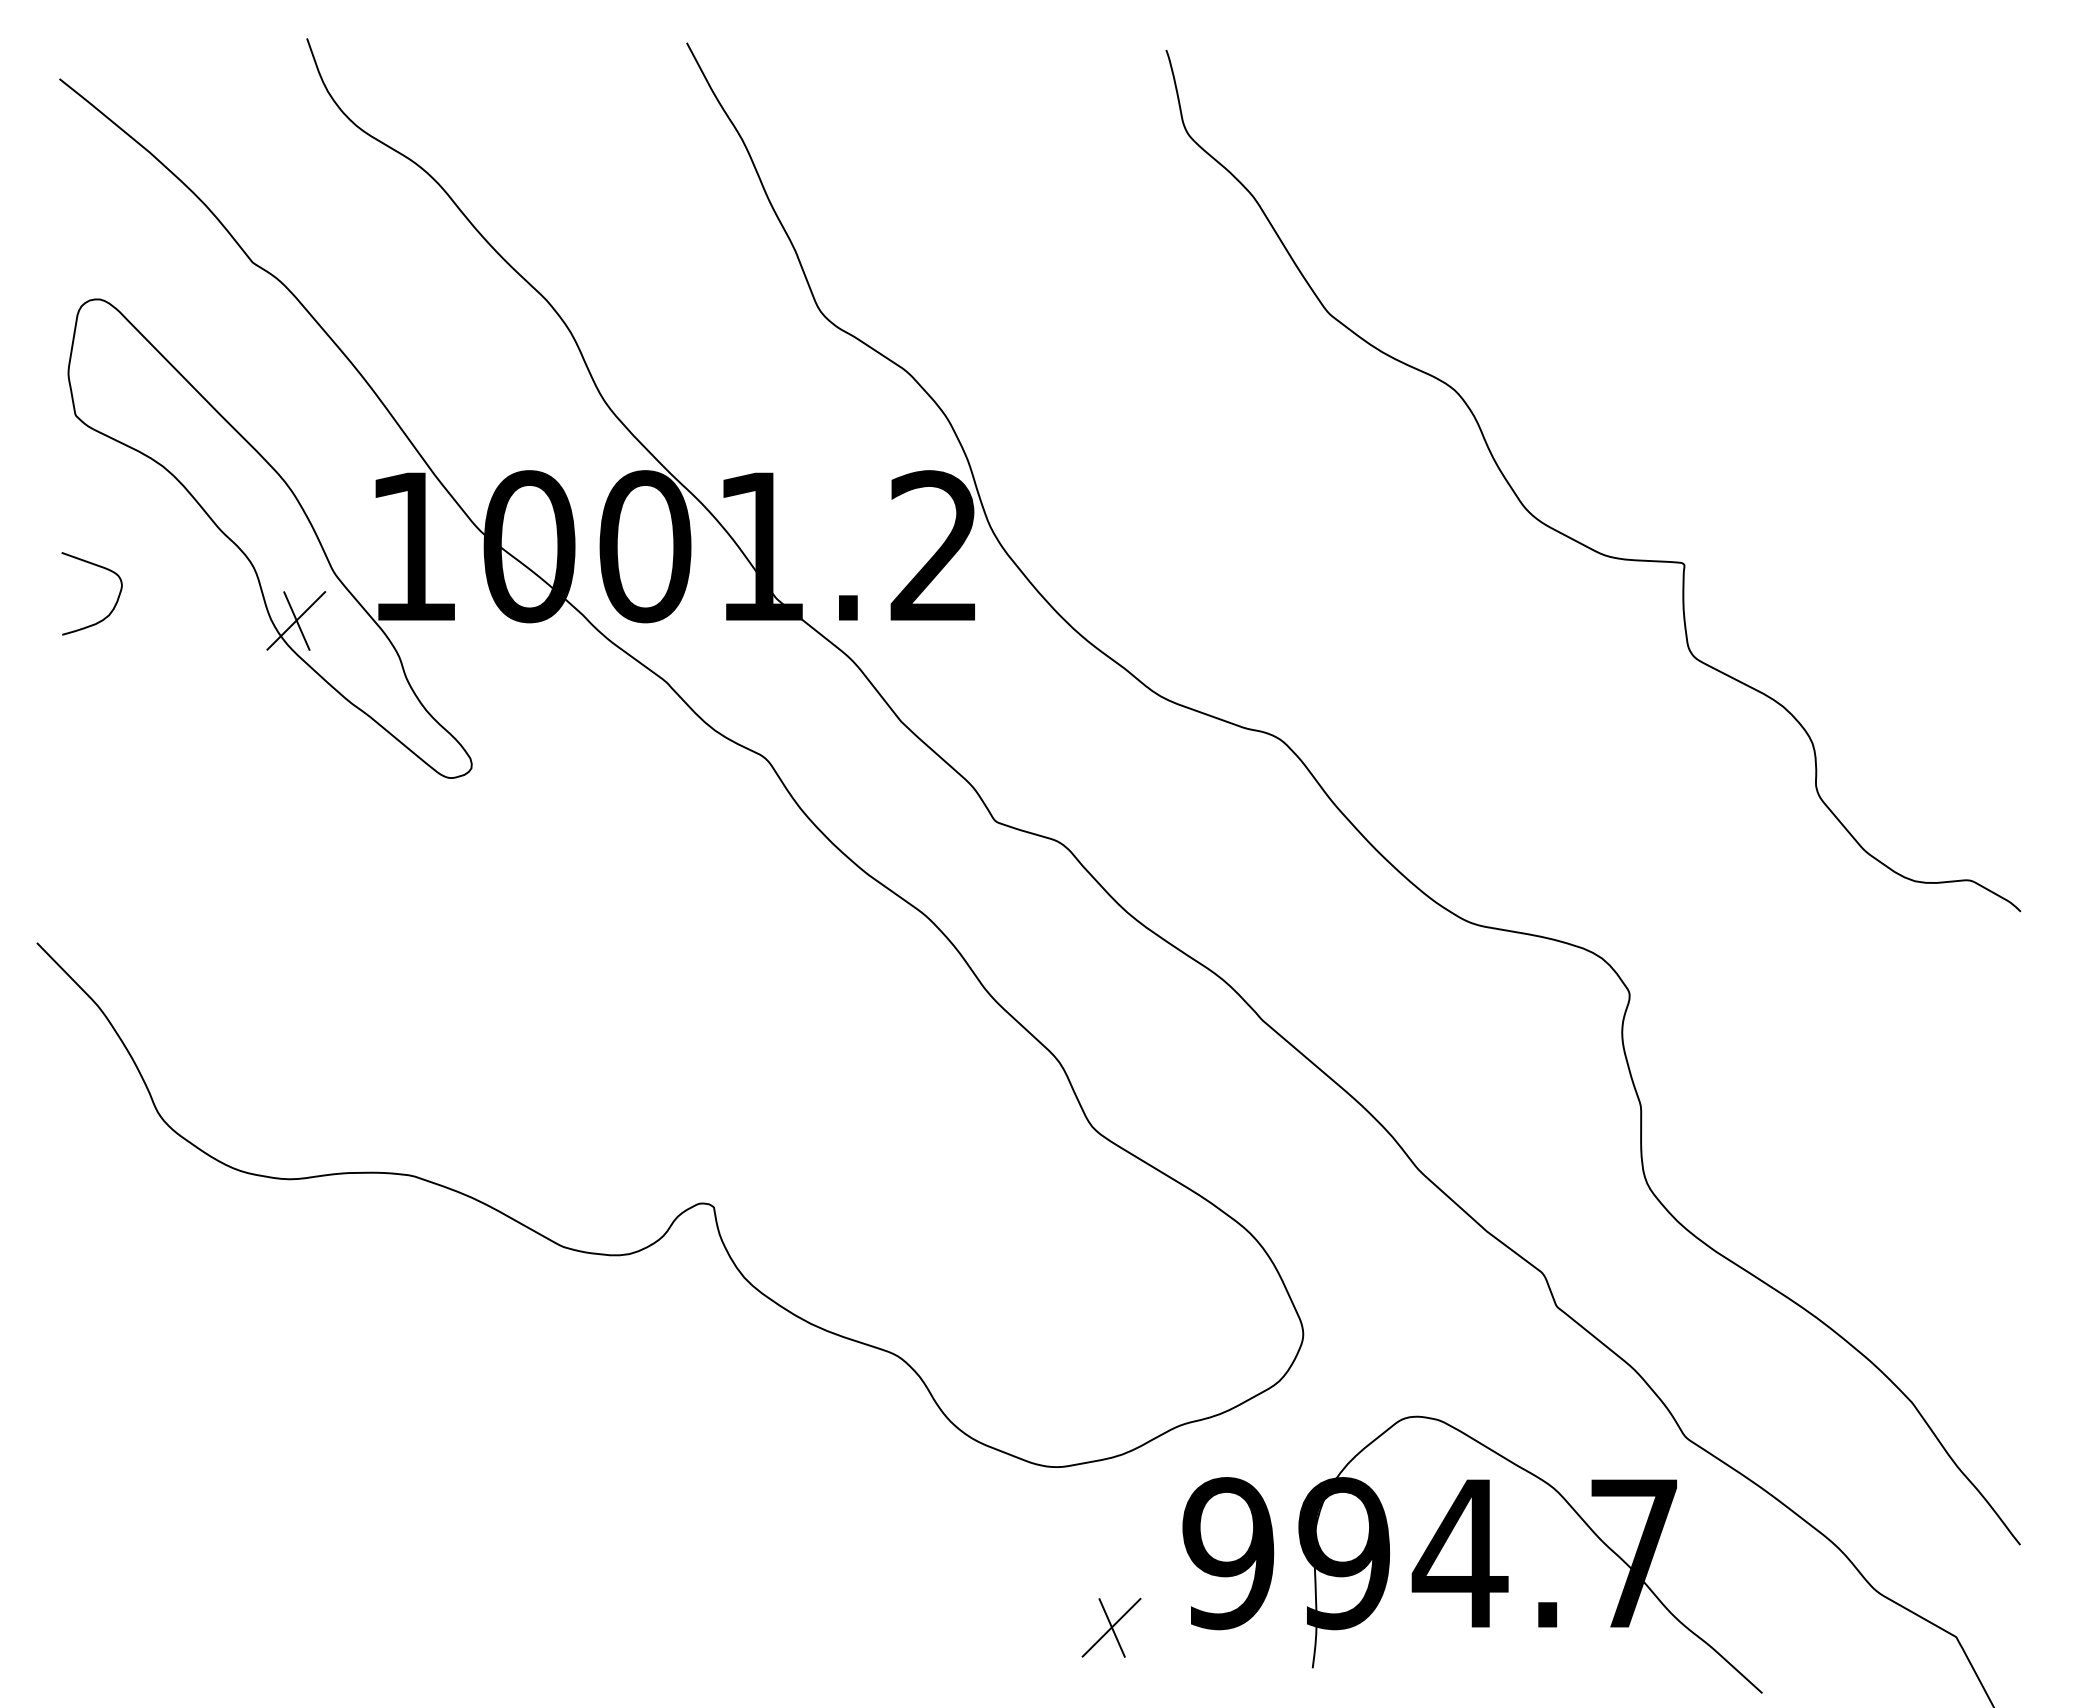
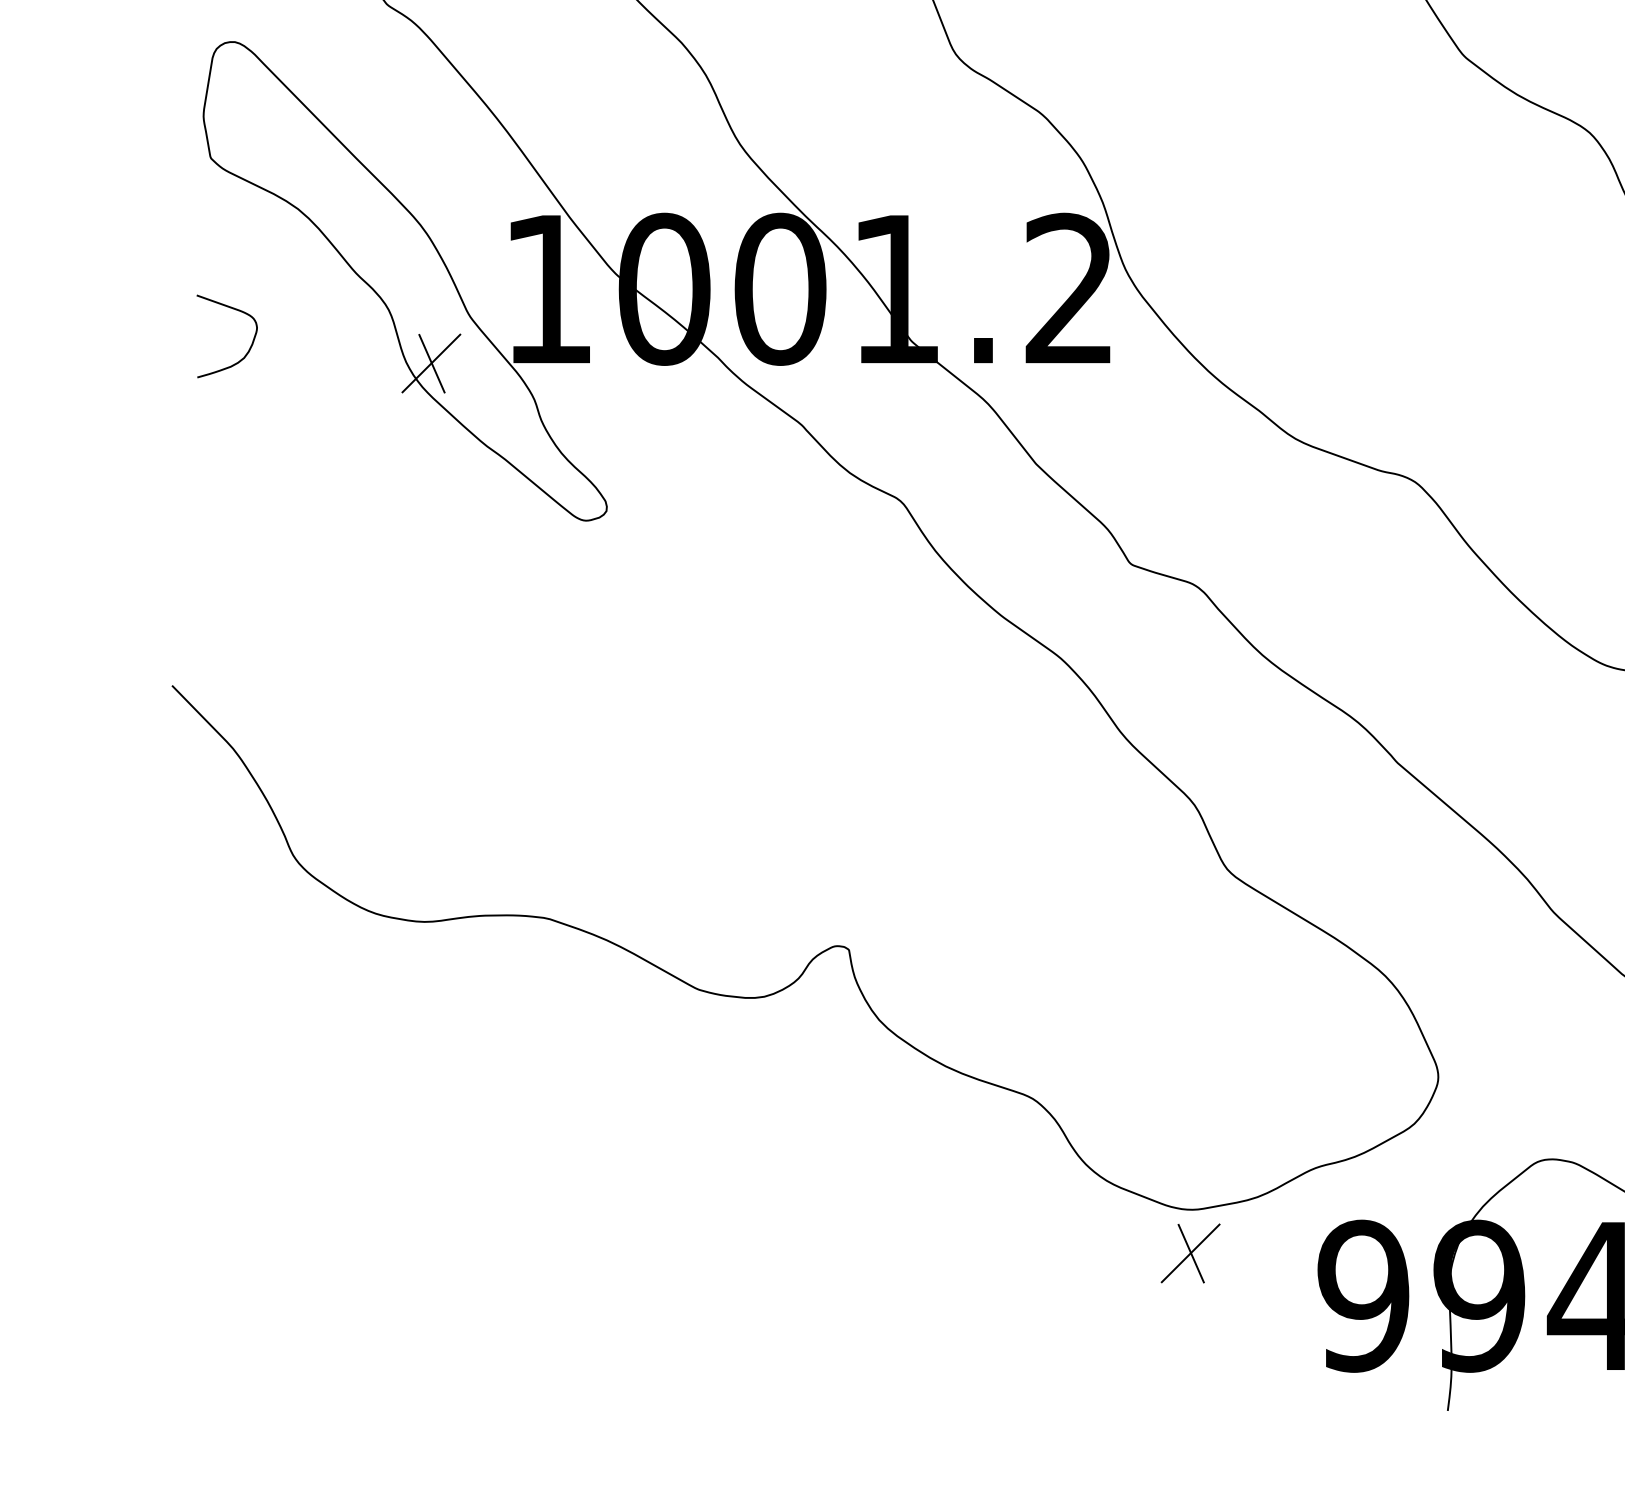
part: (1111, 1627) -> (1190, 1253), moved

